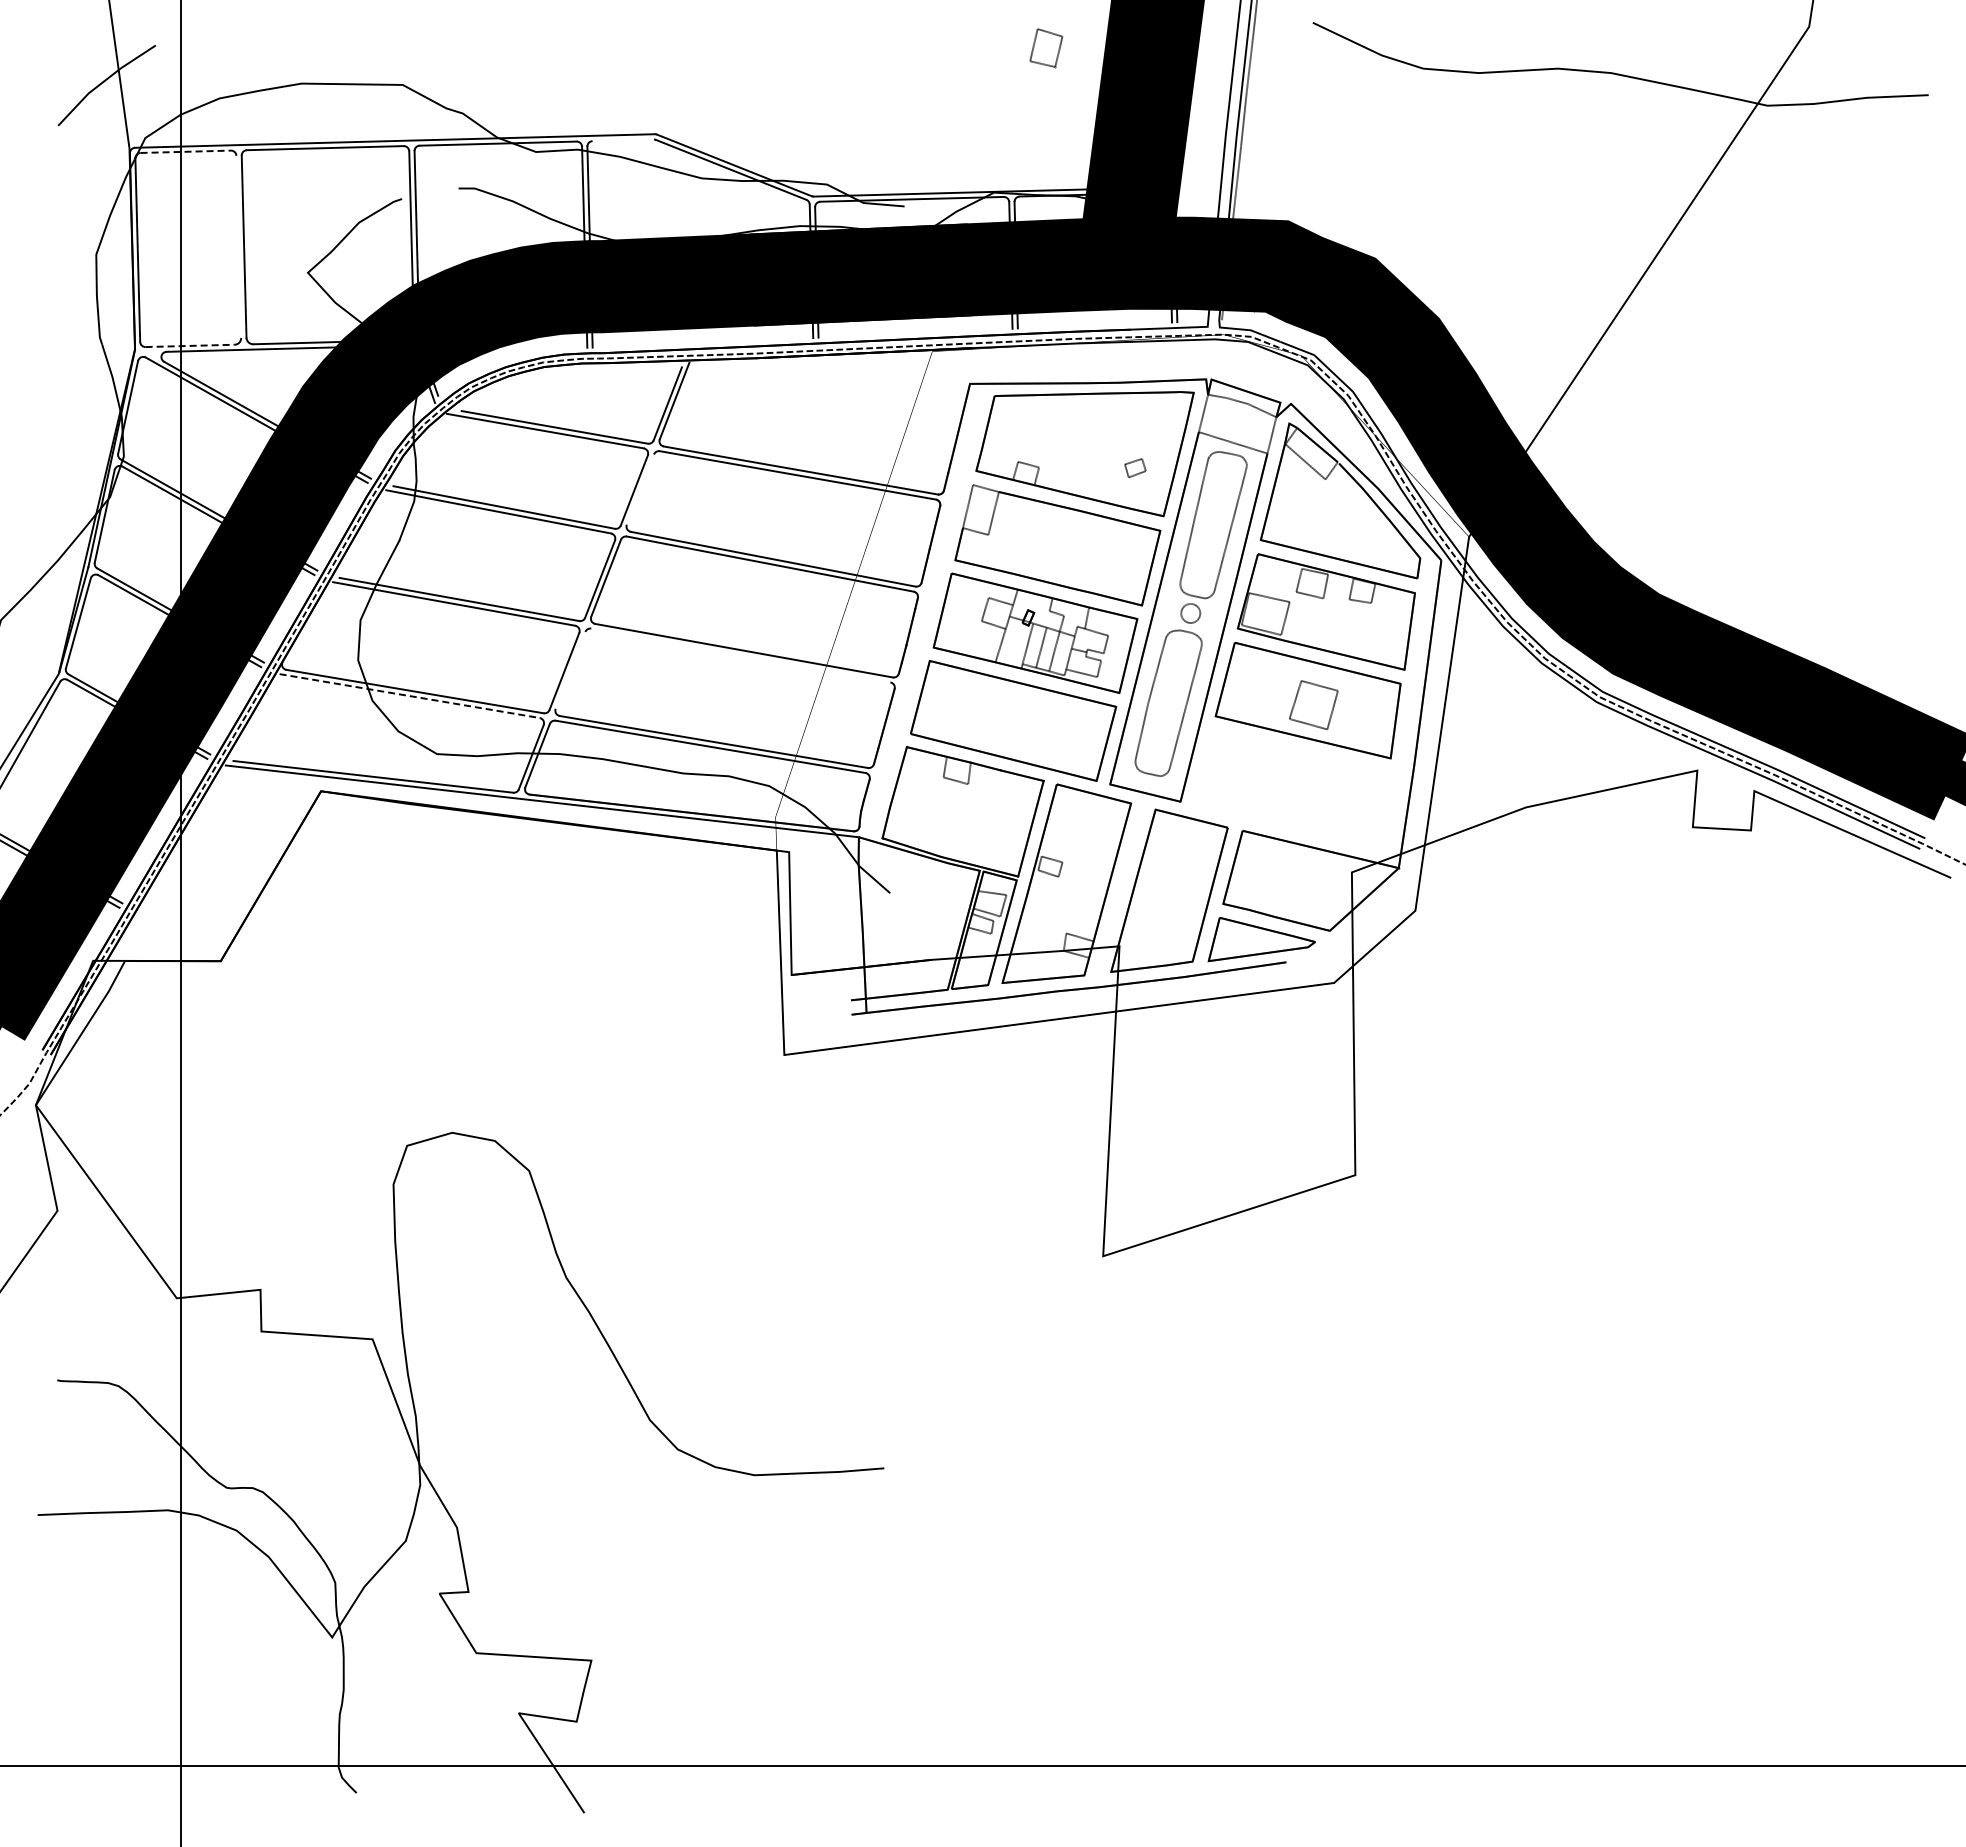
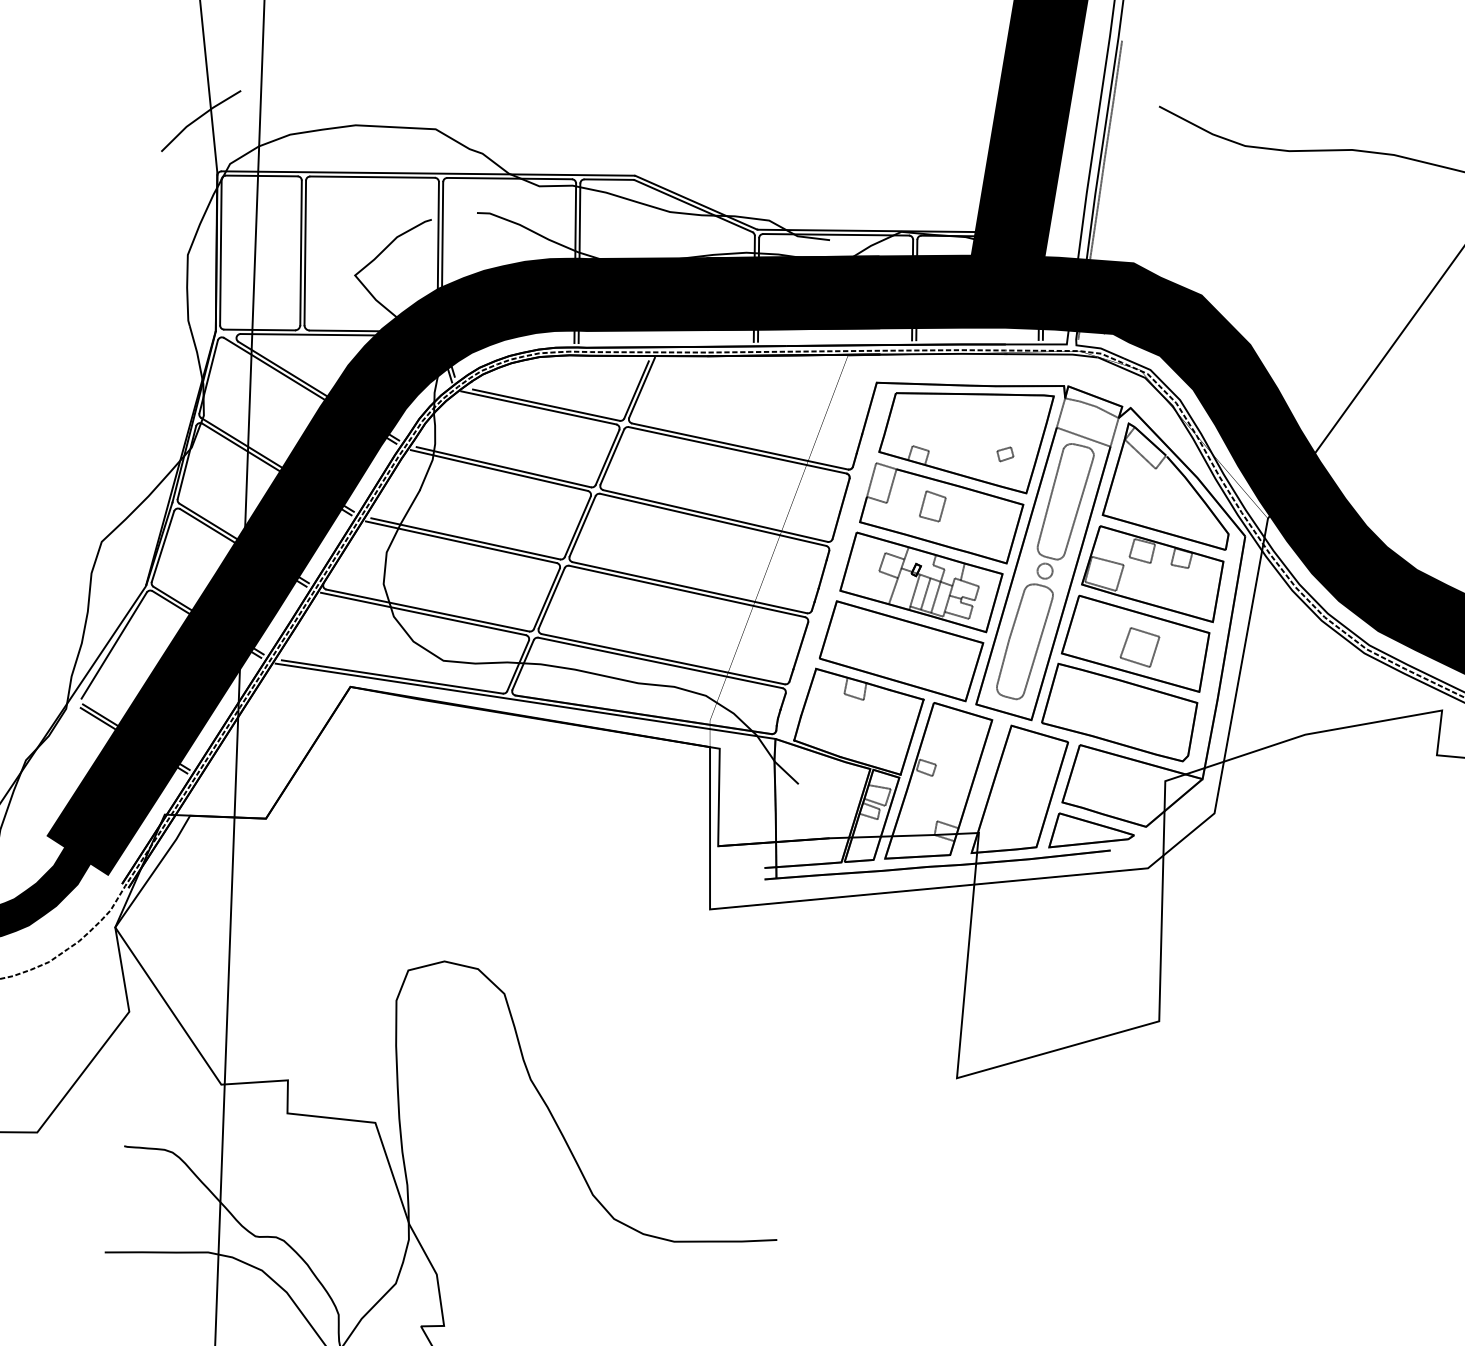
part: (1046, 48) -> (932, 506), moved
line: (622, 140) -> (608, 179), added
line: (186, 151) -> (262, 175), dashed -> solid
line: (238, 246) -> (300, 252), added
line: (190, 345) -> (259, 329), dashed -> solid
line: (639, 489) -> (611, 456), added
line: (740, 655) -> (686, 591), added
line: (570, 669) -> (551, 597), added
line: (409, 696) -> (423, 614), dashed -> solid
part: (1291, 787) -> (1119, 712), added

